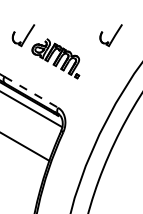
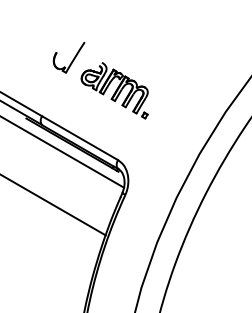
part: (110, 35) -> (192, 57), removed
line: (31, 92) -> (80, 138), dashed -> solid

